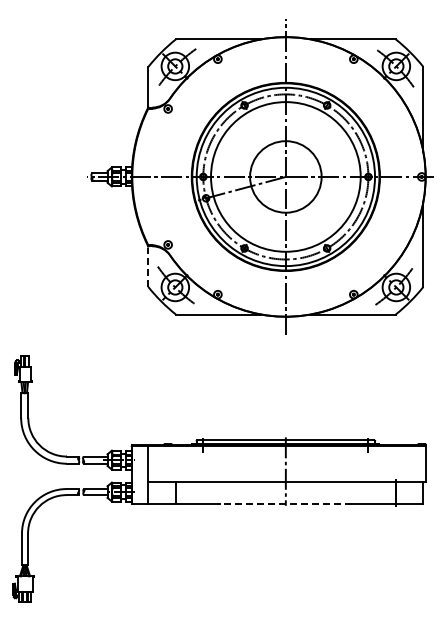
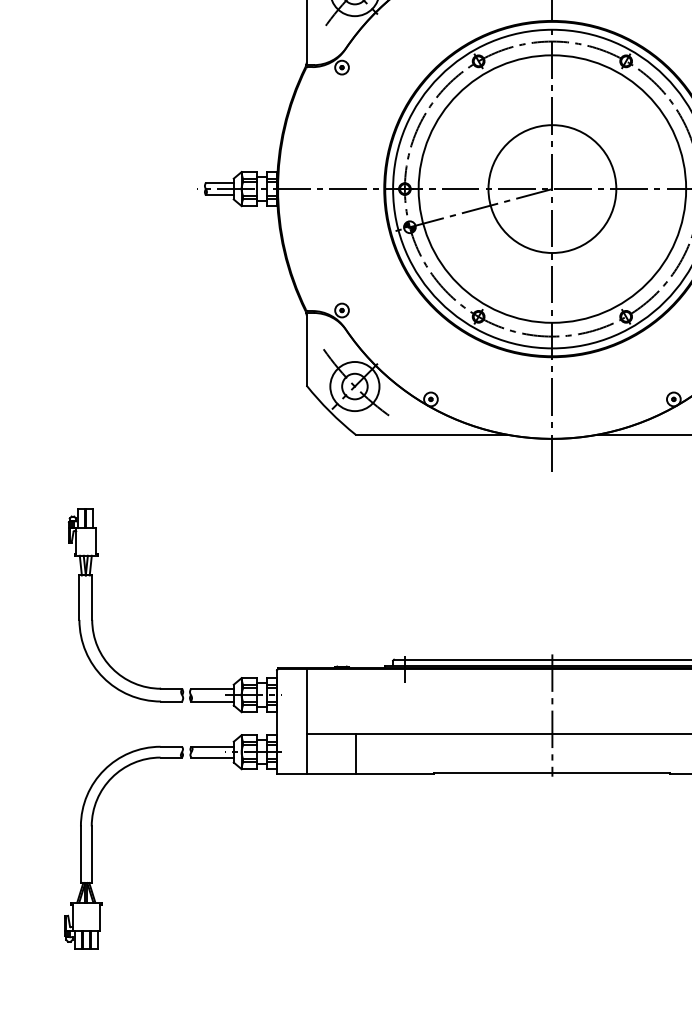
line: (148, 267) -> (306, 350), dashed -> solid
line: (285, 503) -> (551, 772), dashed -> solid

